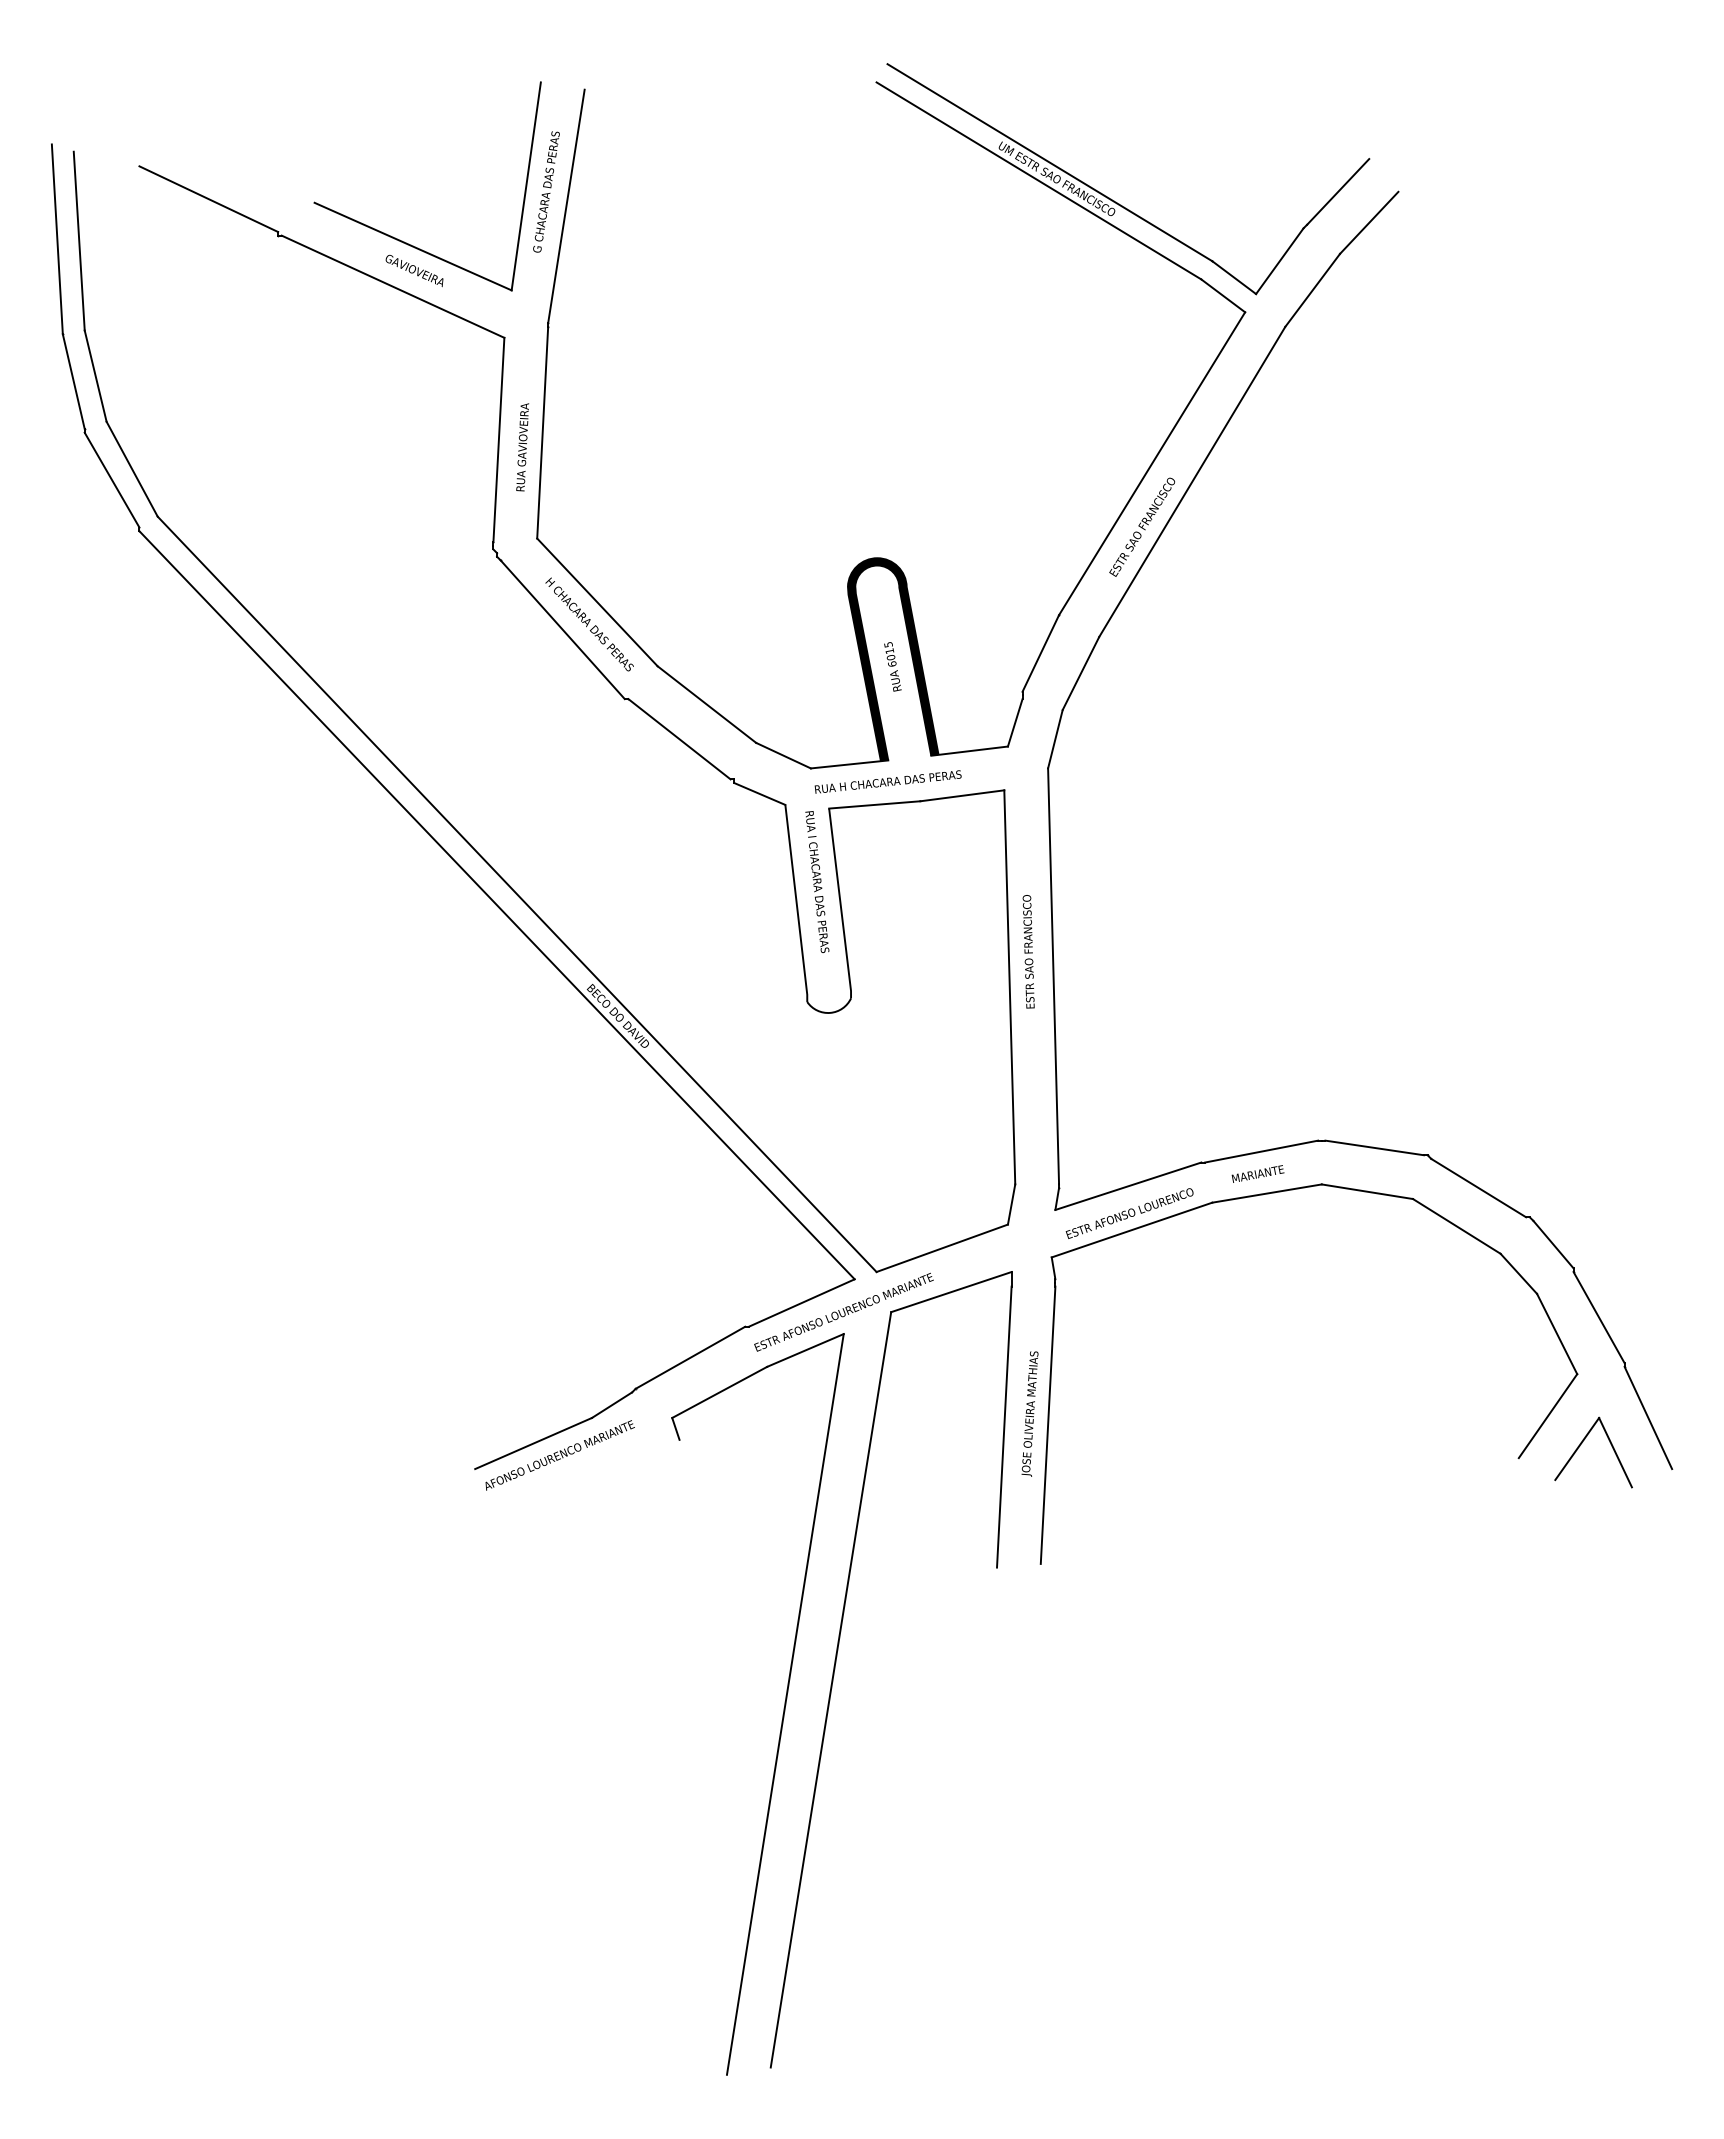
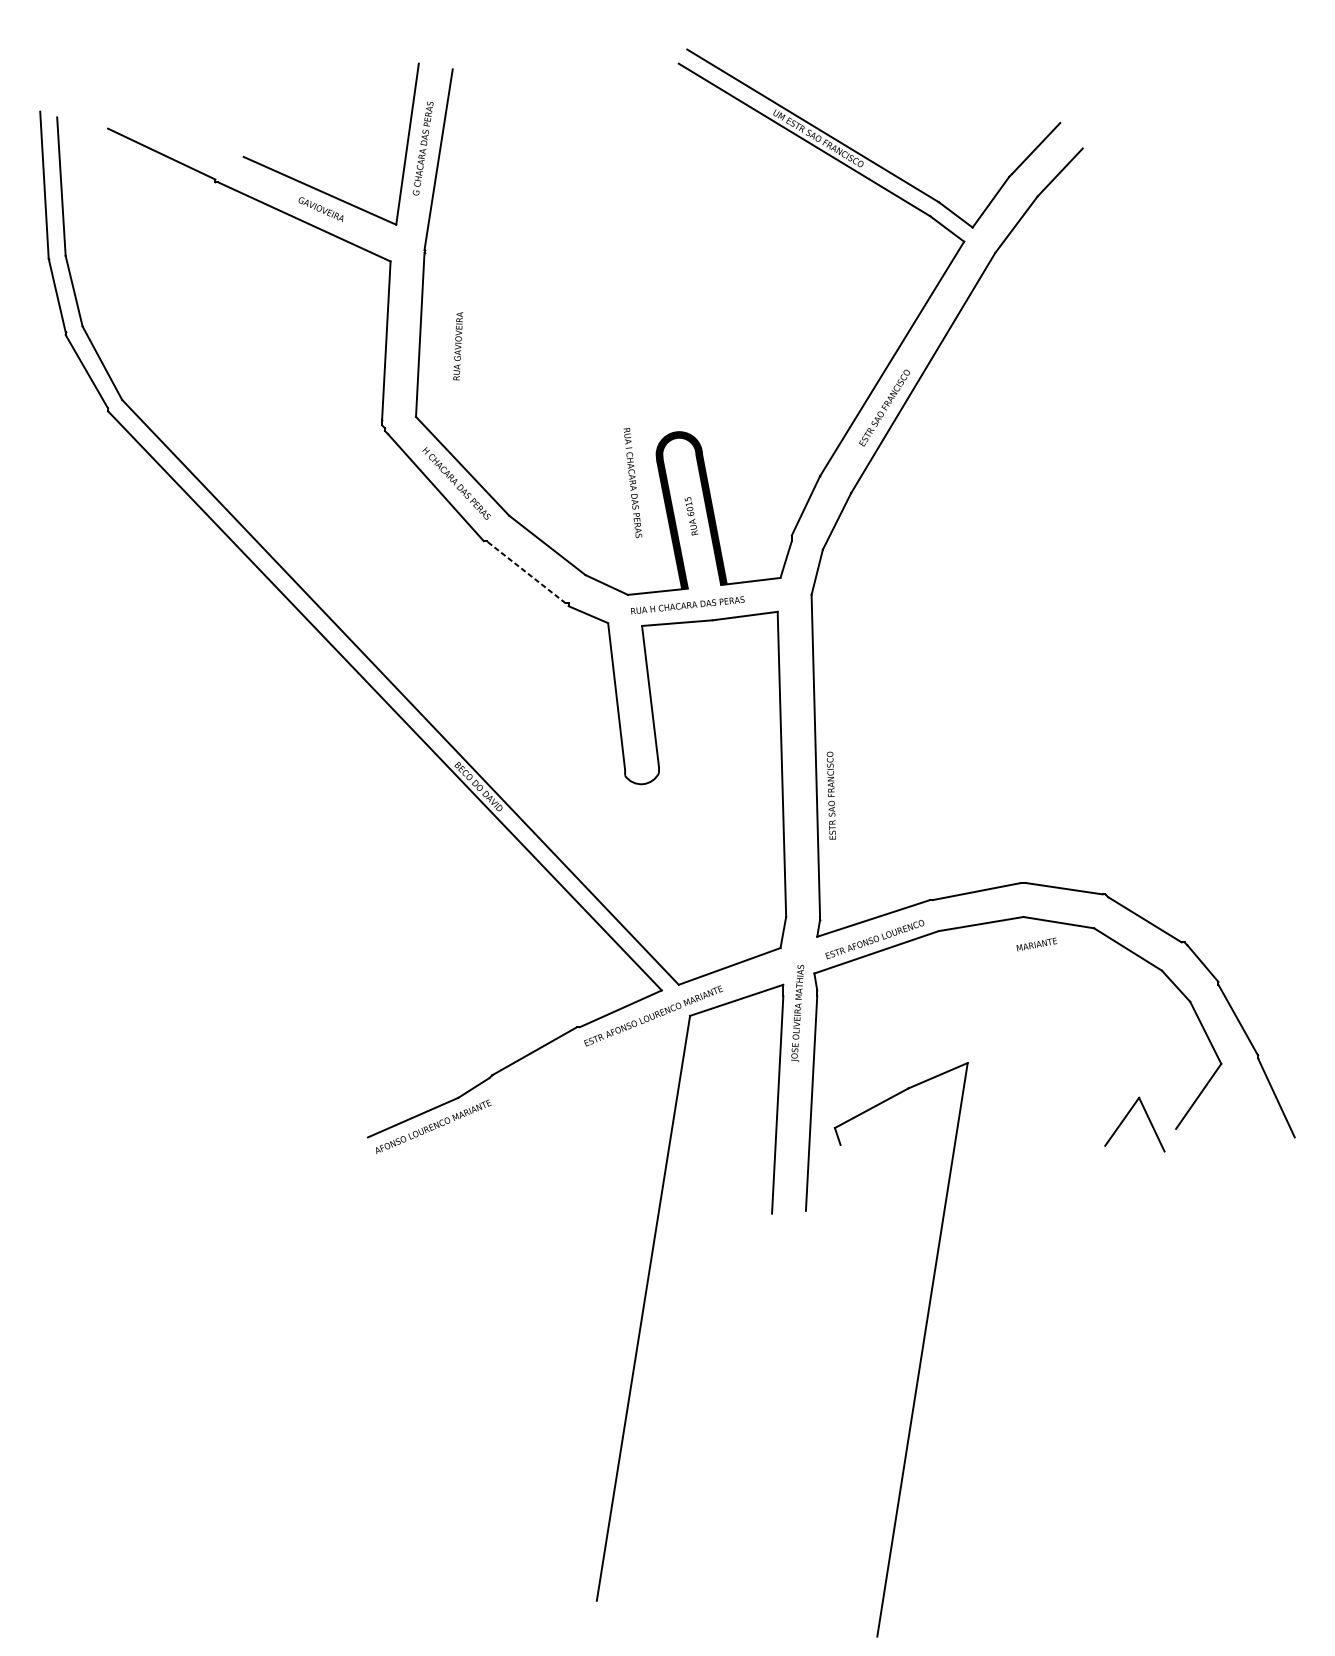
text: (522, 447) -> (458, 346), moved
line: (679, 739) -> (526, 572), solid -> dashed
text: (817, 881) -> (633, 482), moved
text: (1028, 951) -> (831, 795), moved
text: (1257, 1173) -> (1036, 944), moved
text: (1029, 1413) -> (797, 1013), moved
part: (1582, 1443) -> (1126, 1117), moved
part: (783, 1708) -> (921, 1352), moved

